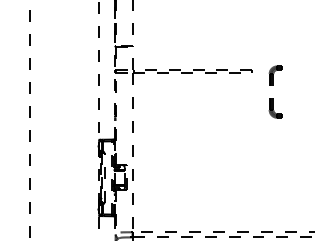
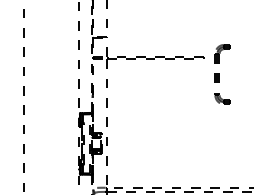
part: (275, 91) -> (222, 74), size x1.43

